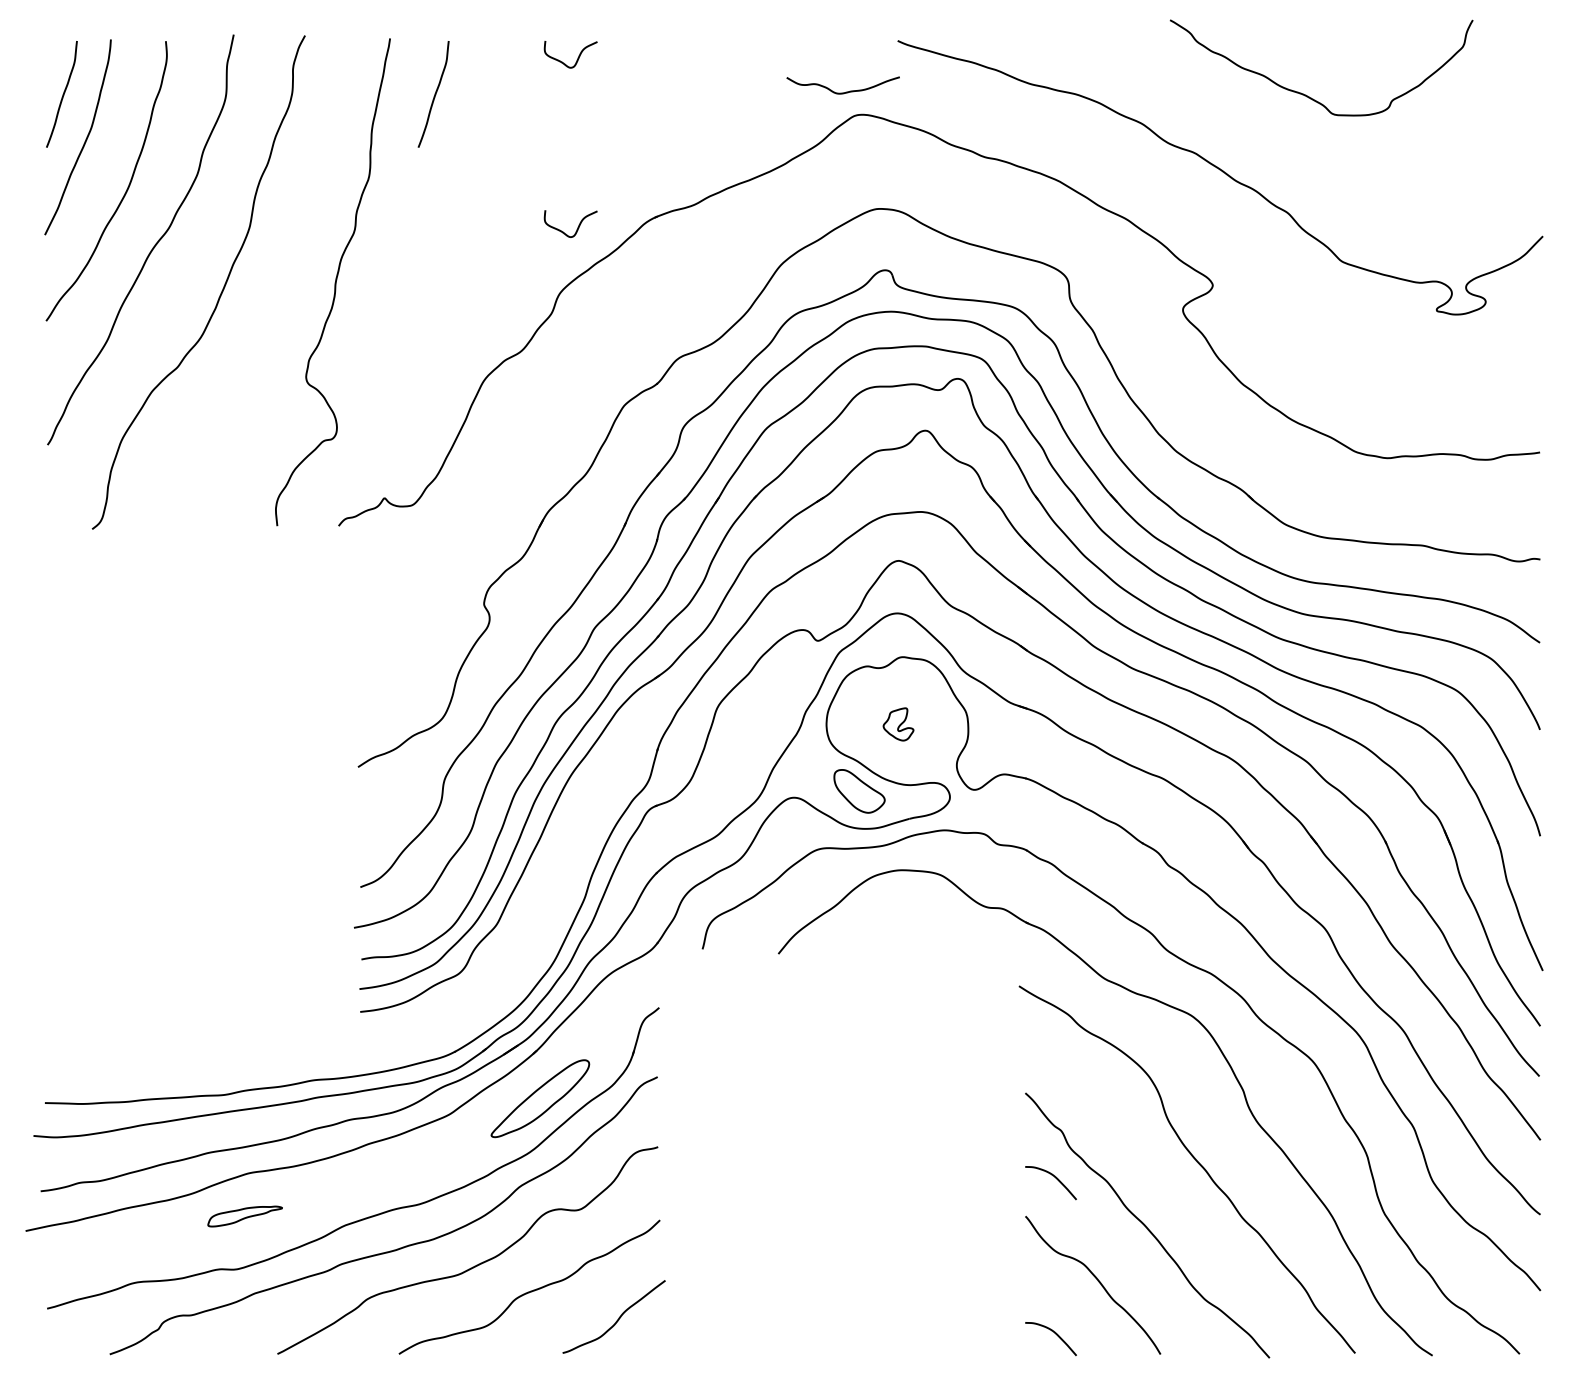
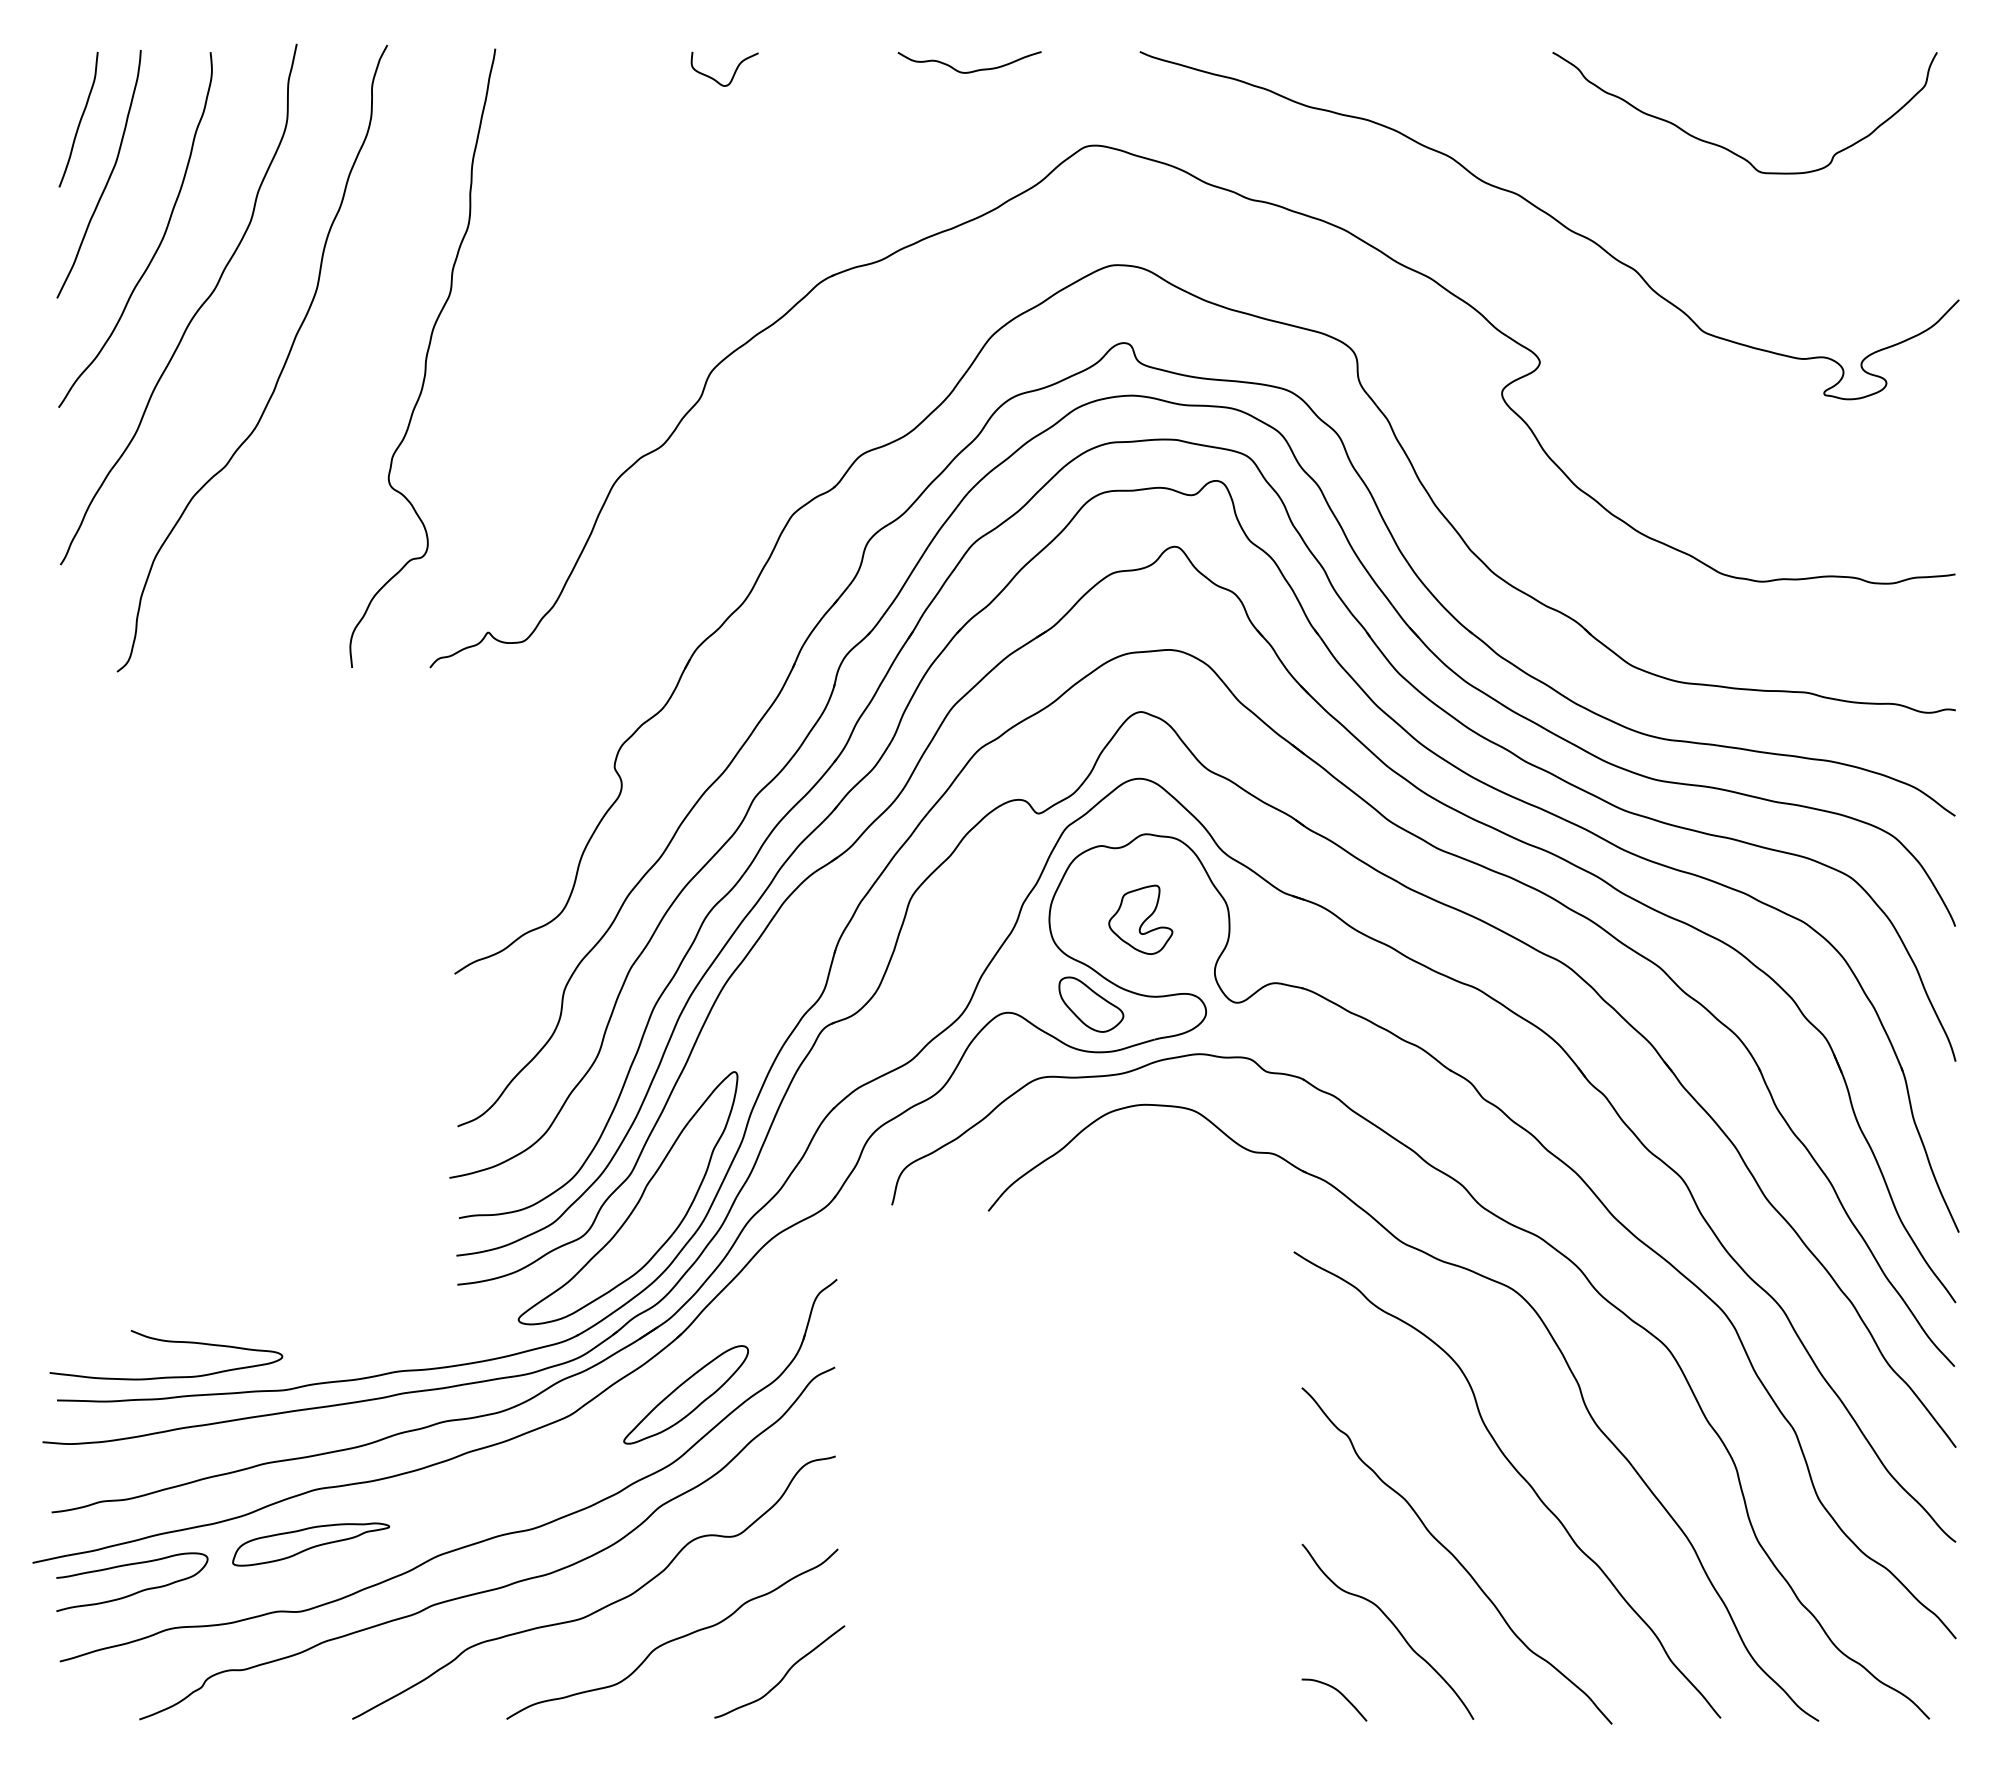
curve: (845, 91) -> (972, 70), moved
curve: (434, 94) -> (551, 120), removed
curve: (1307, 95) -> (1727, 148), moved
curve: (577, 227) -> (733, 288), removed
part: (898, 724) -> (1140, 919), size x1.67
part: (500, 948) -> (635, 1204), added
curve: (131, 1057) -> (167, 1342), added
curve: (1054, 1177) -> (1339, 1495), removed
part: (245, 1216) -> (311, 1544), size x1.67
curve: (108, 1253) -> (137, 1591), added

